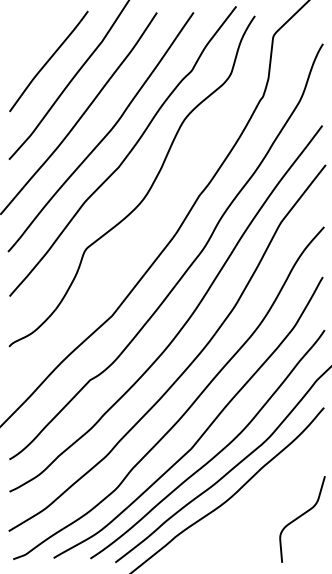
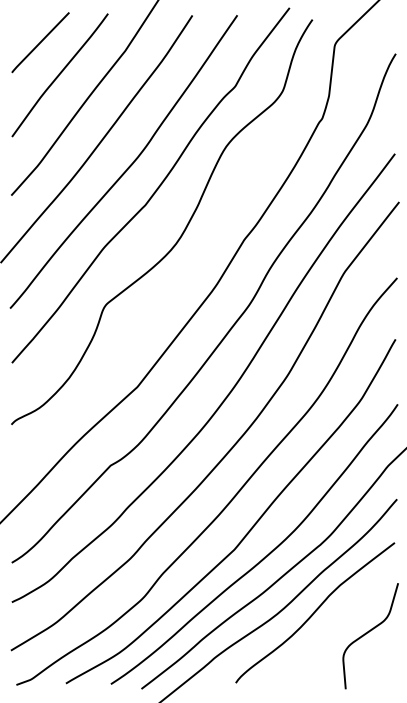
line: (32, 34) -> (40, 42), added
curve: (256, 499) -> (314, 611), added

